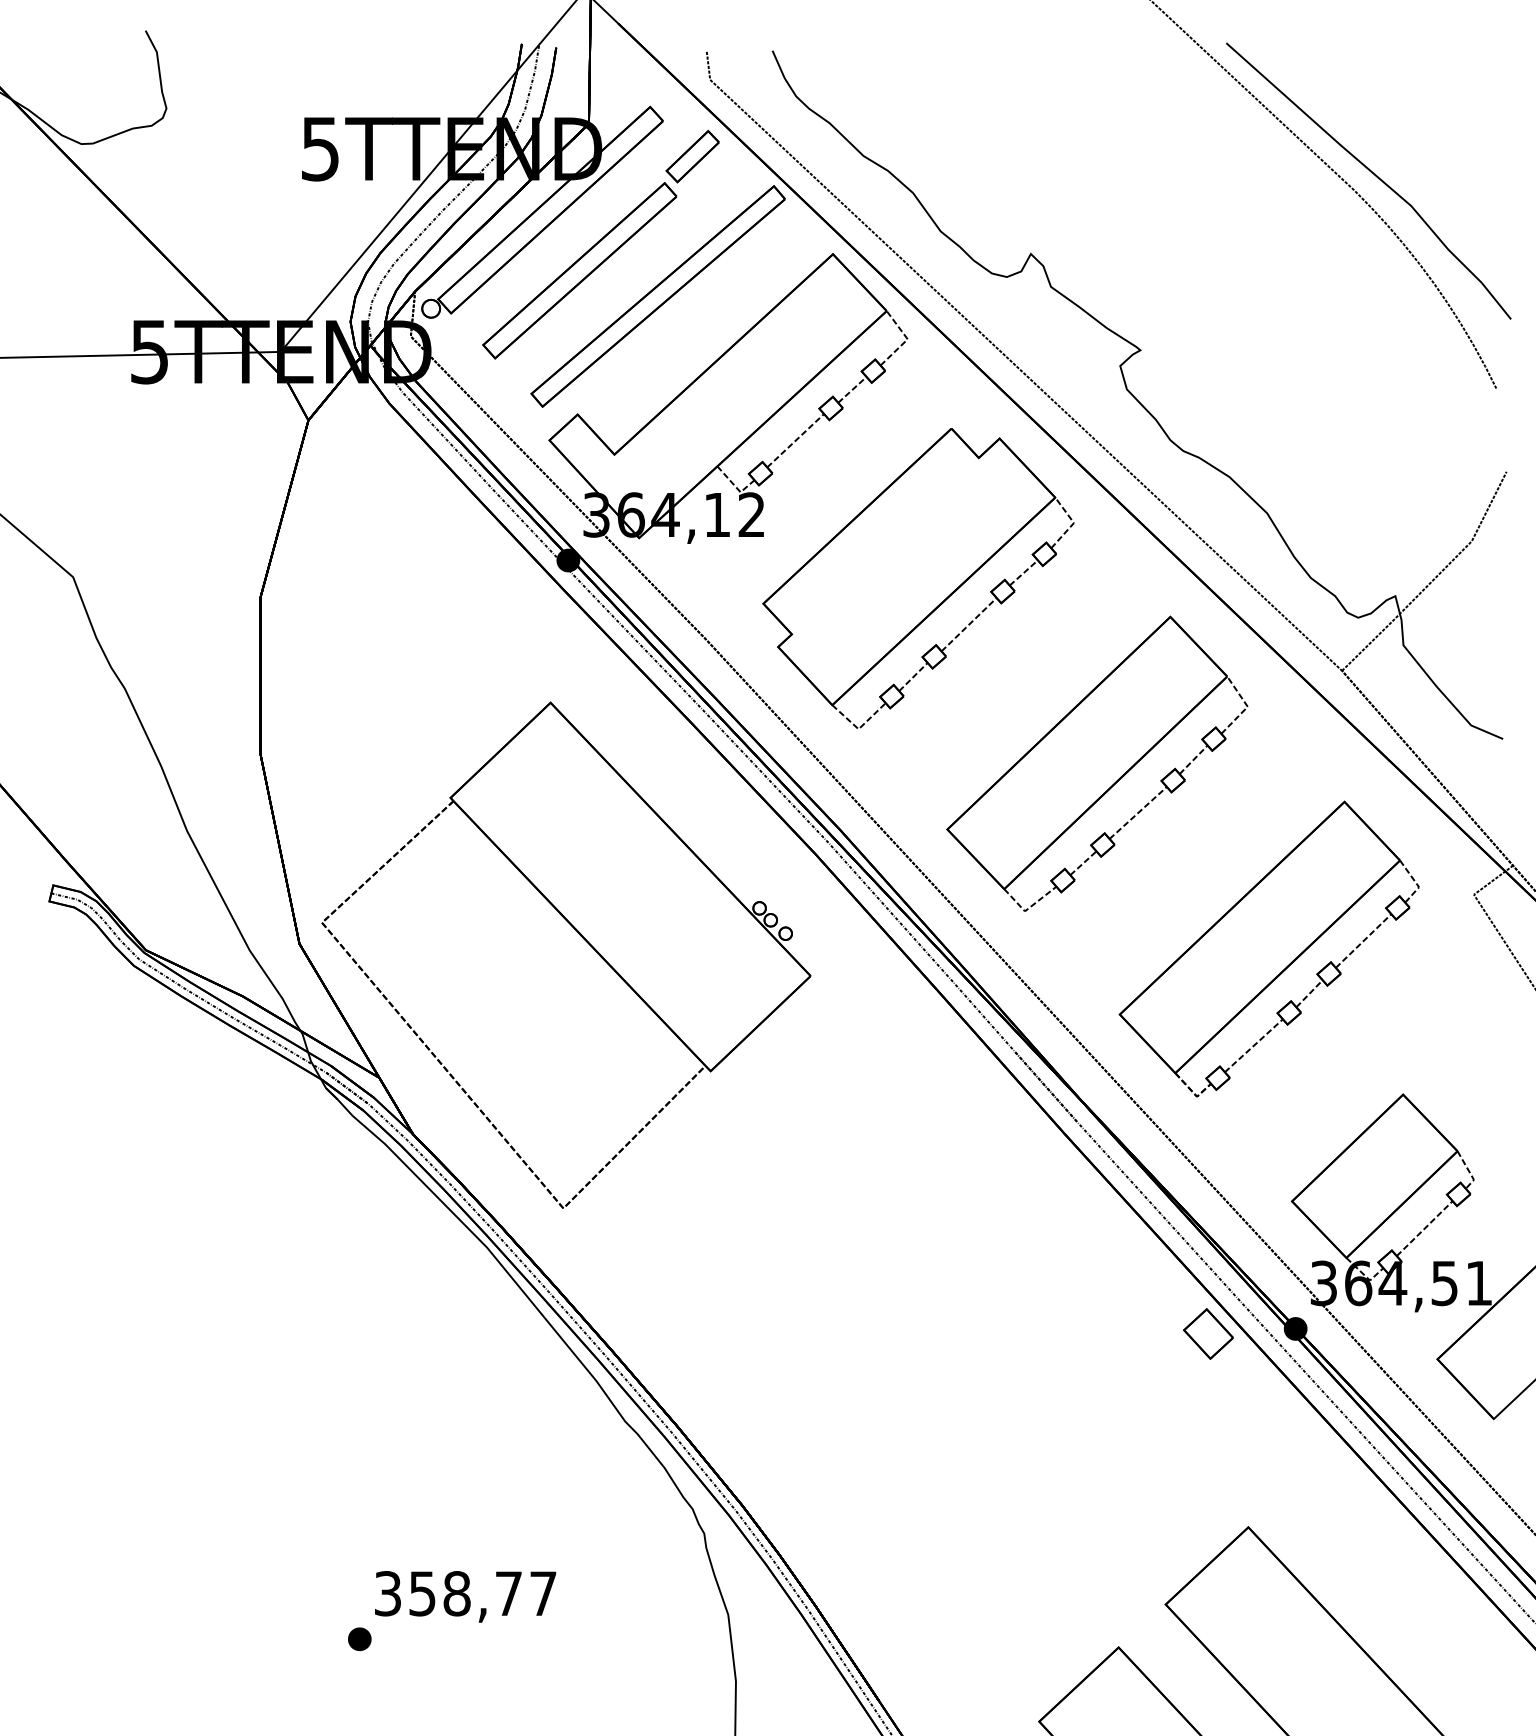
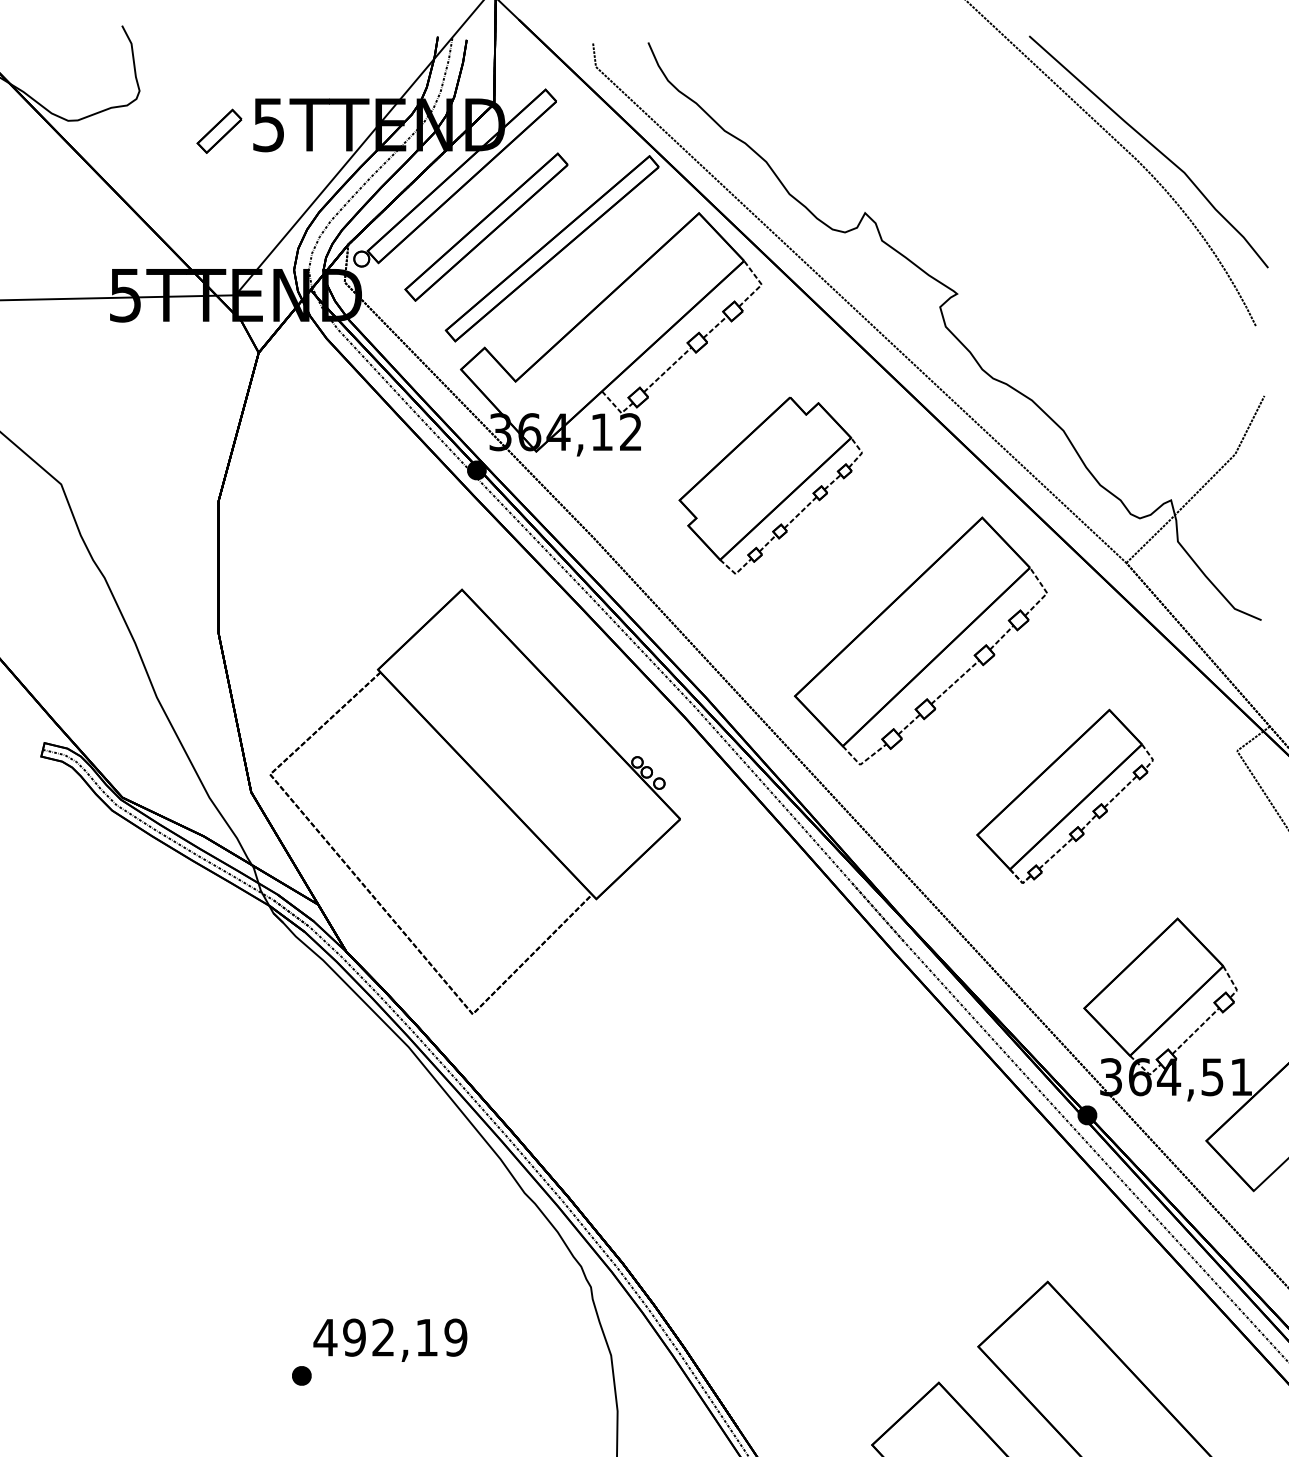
part: (692, 156) -> (219, 131), moved
part: (918, 578) -> (770, 485), size x0.7
part: (1268, 948) -> (1064, 796), size x0.7
part: (1208, 1333) -> (1014, 1119), removed
text: (464, 1593) -> (389, 1337), 358,77 -> 492,19

